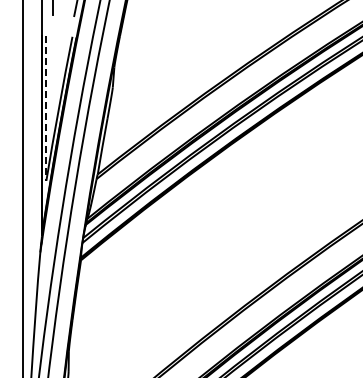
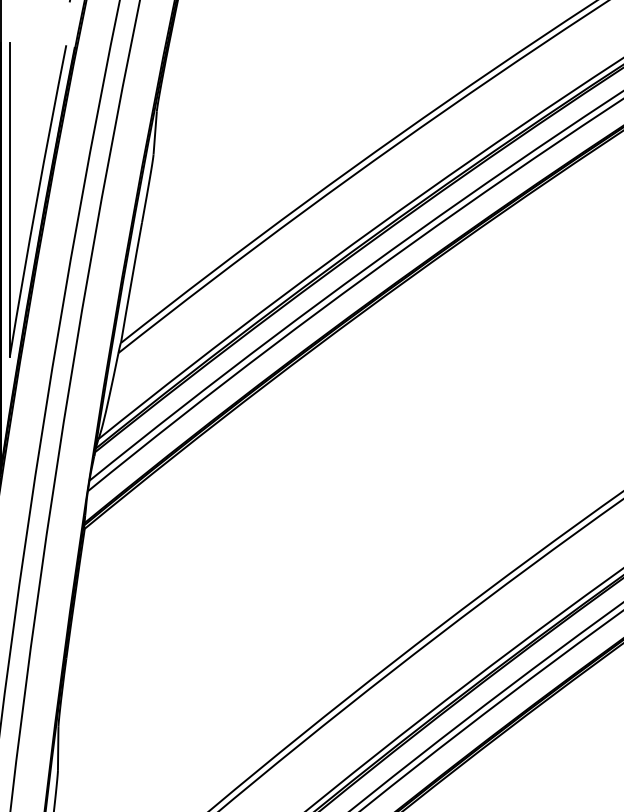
line: (46, 108) -> (10, 200), dashed -> solid

